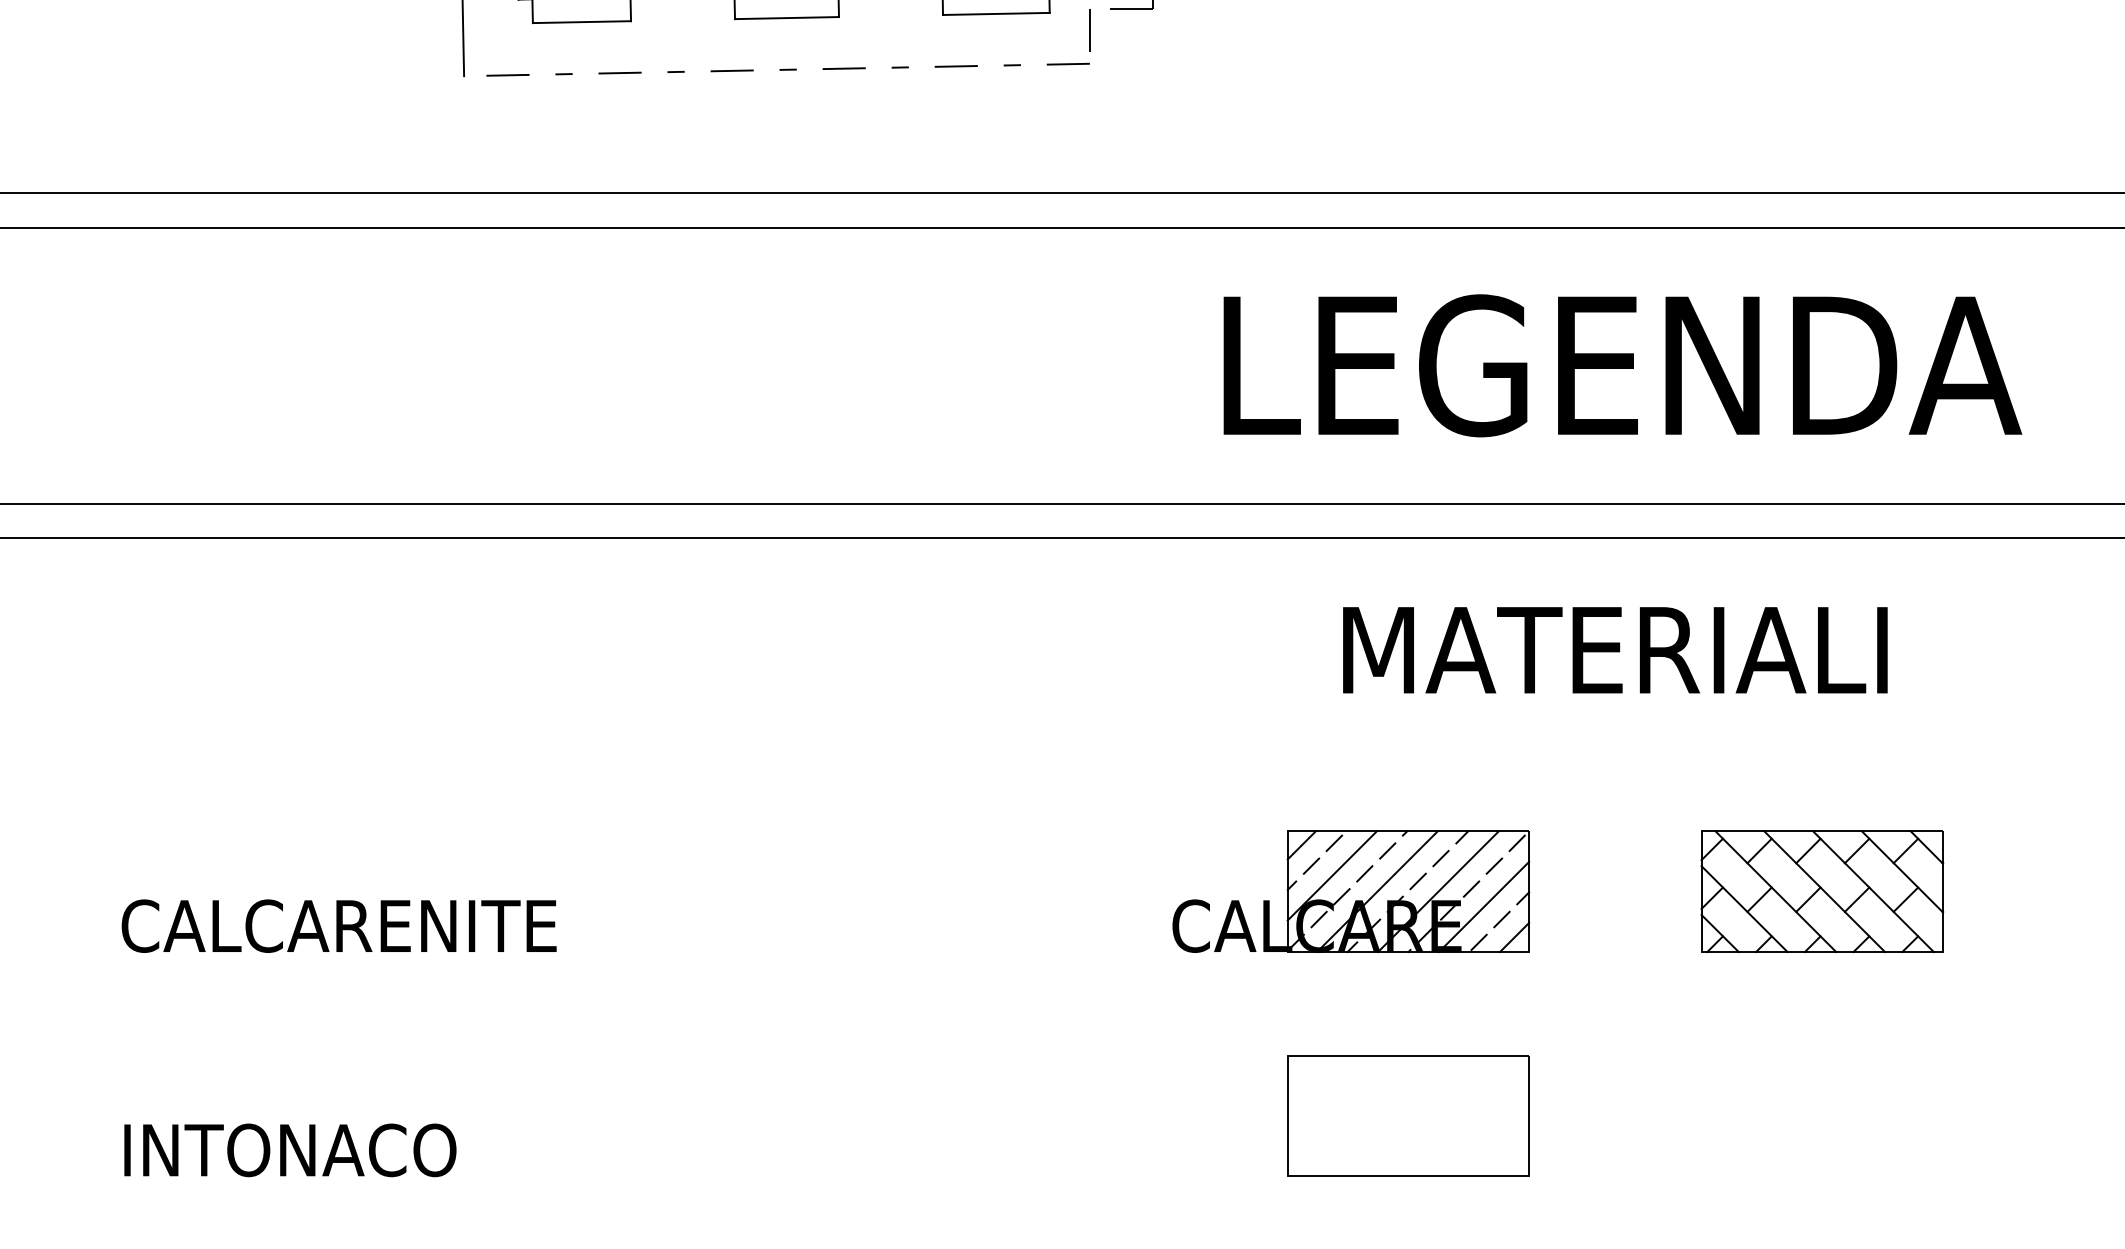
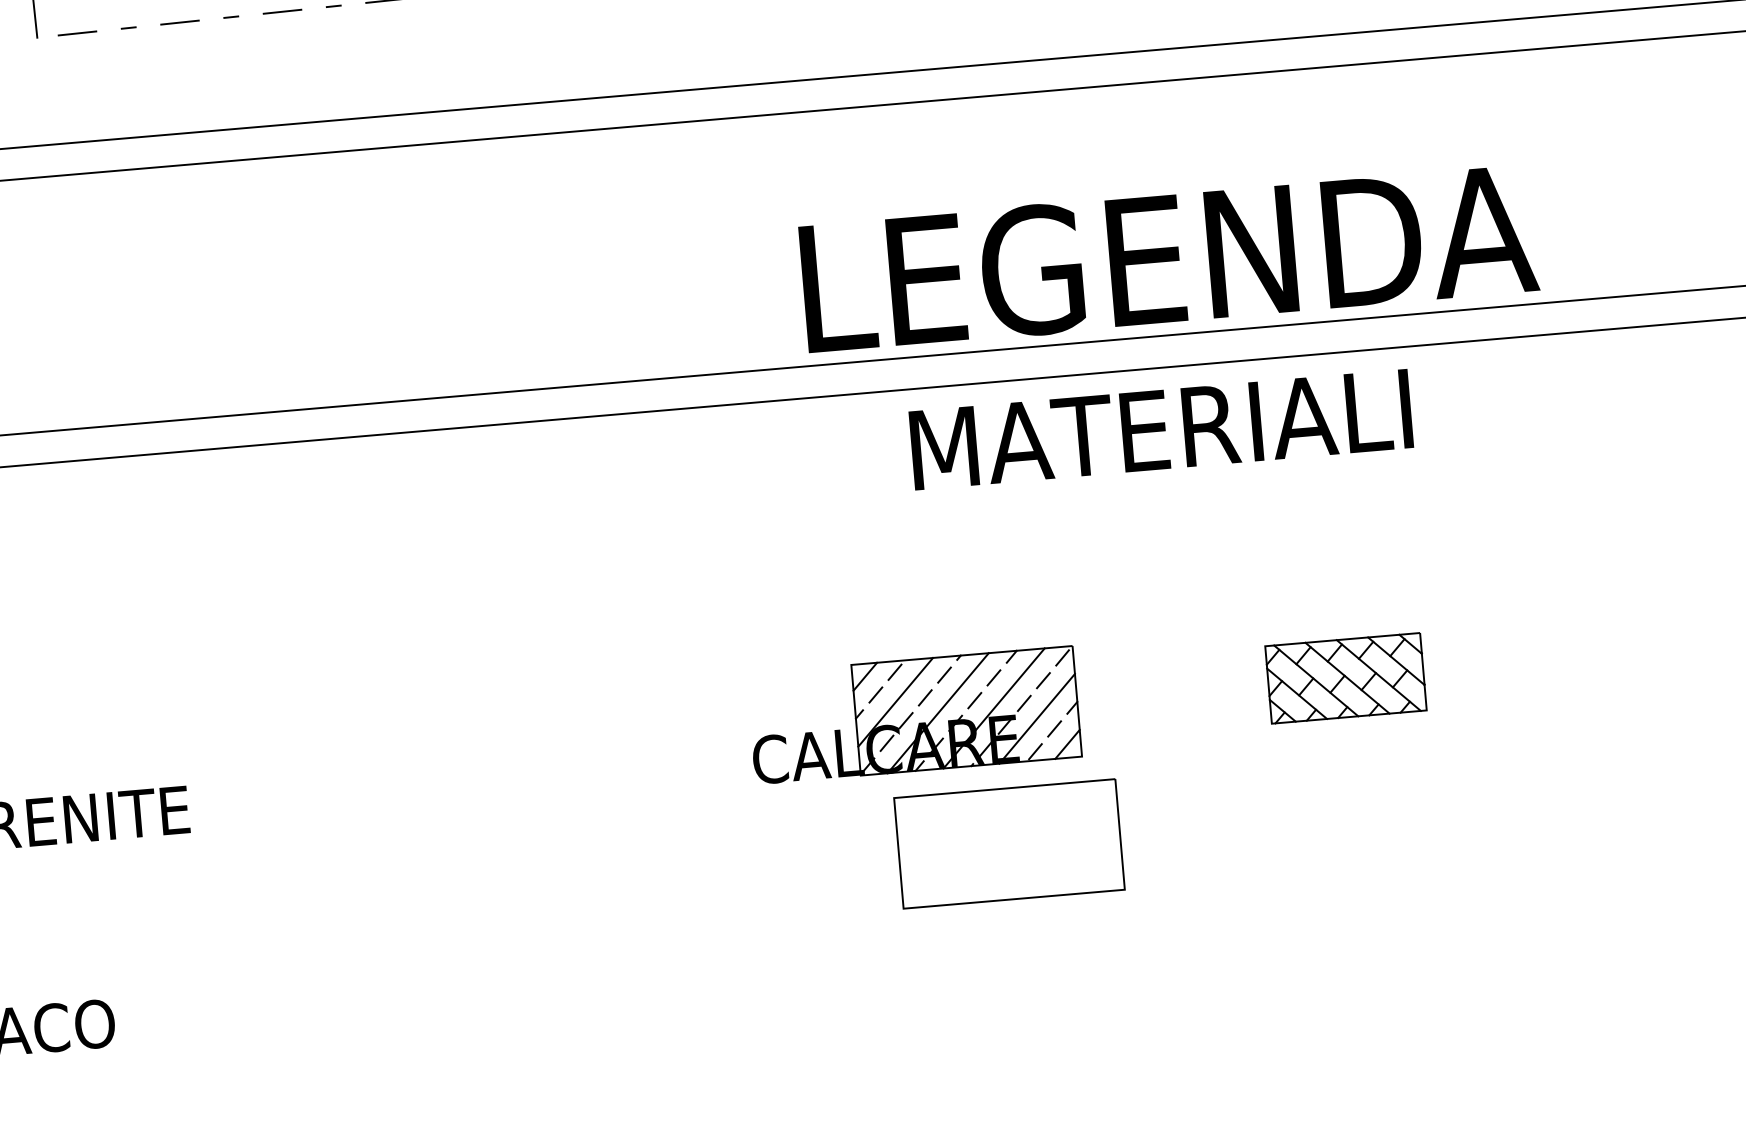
text: (1622, 365) -> (1168, 258), moved
text: (1615, 650) -> (1161, 429), moved
part: (1822, 891) -> (1346, 678), size x0.7
part: (1408, 1115) -> (1009, 843), moved

